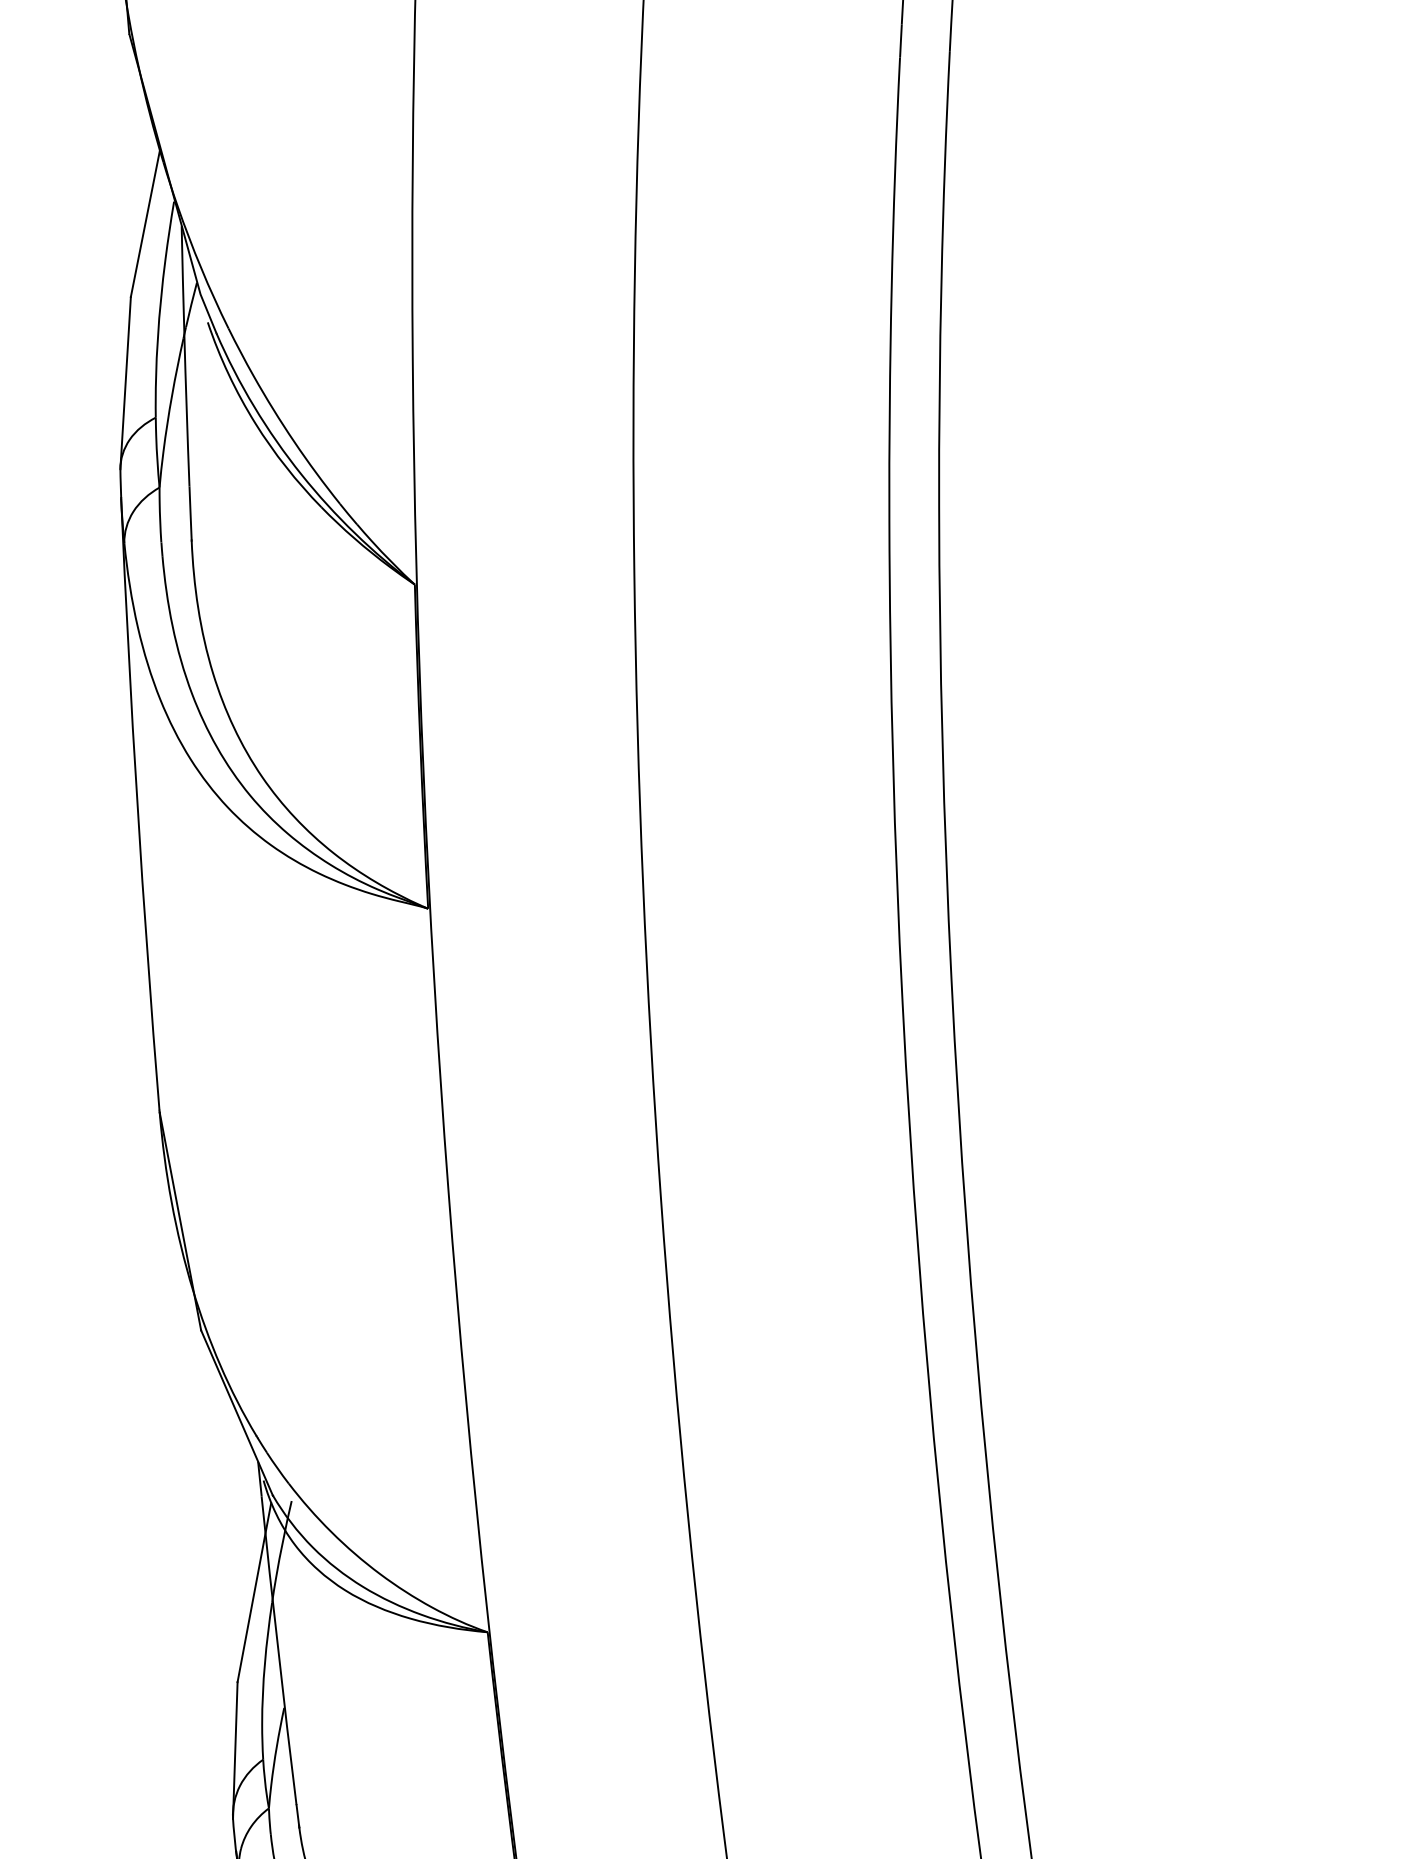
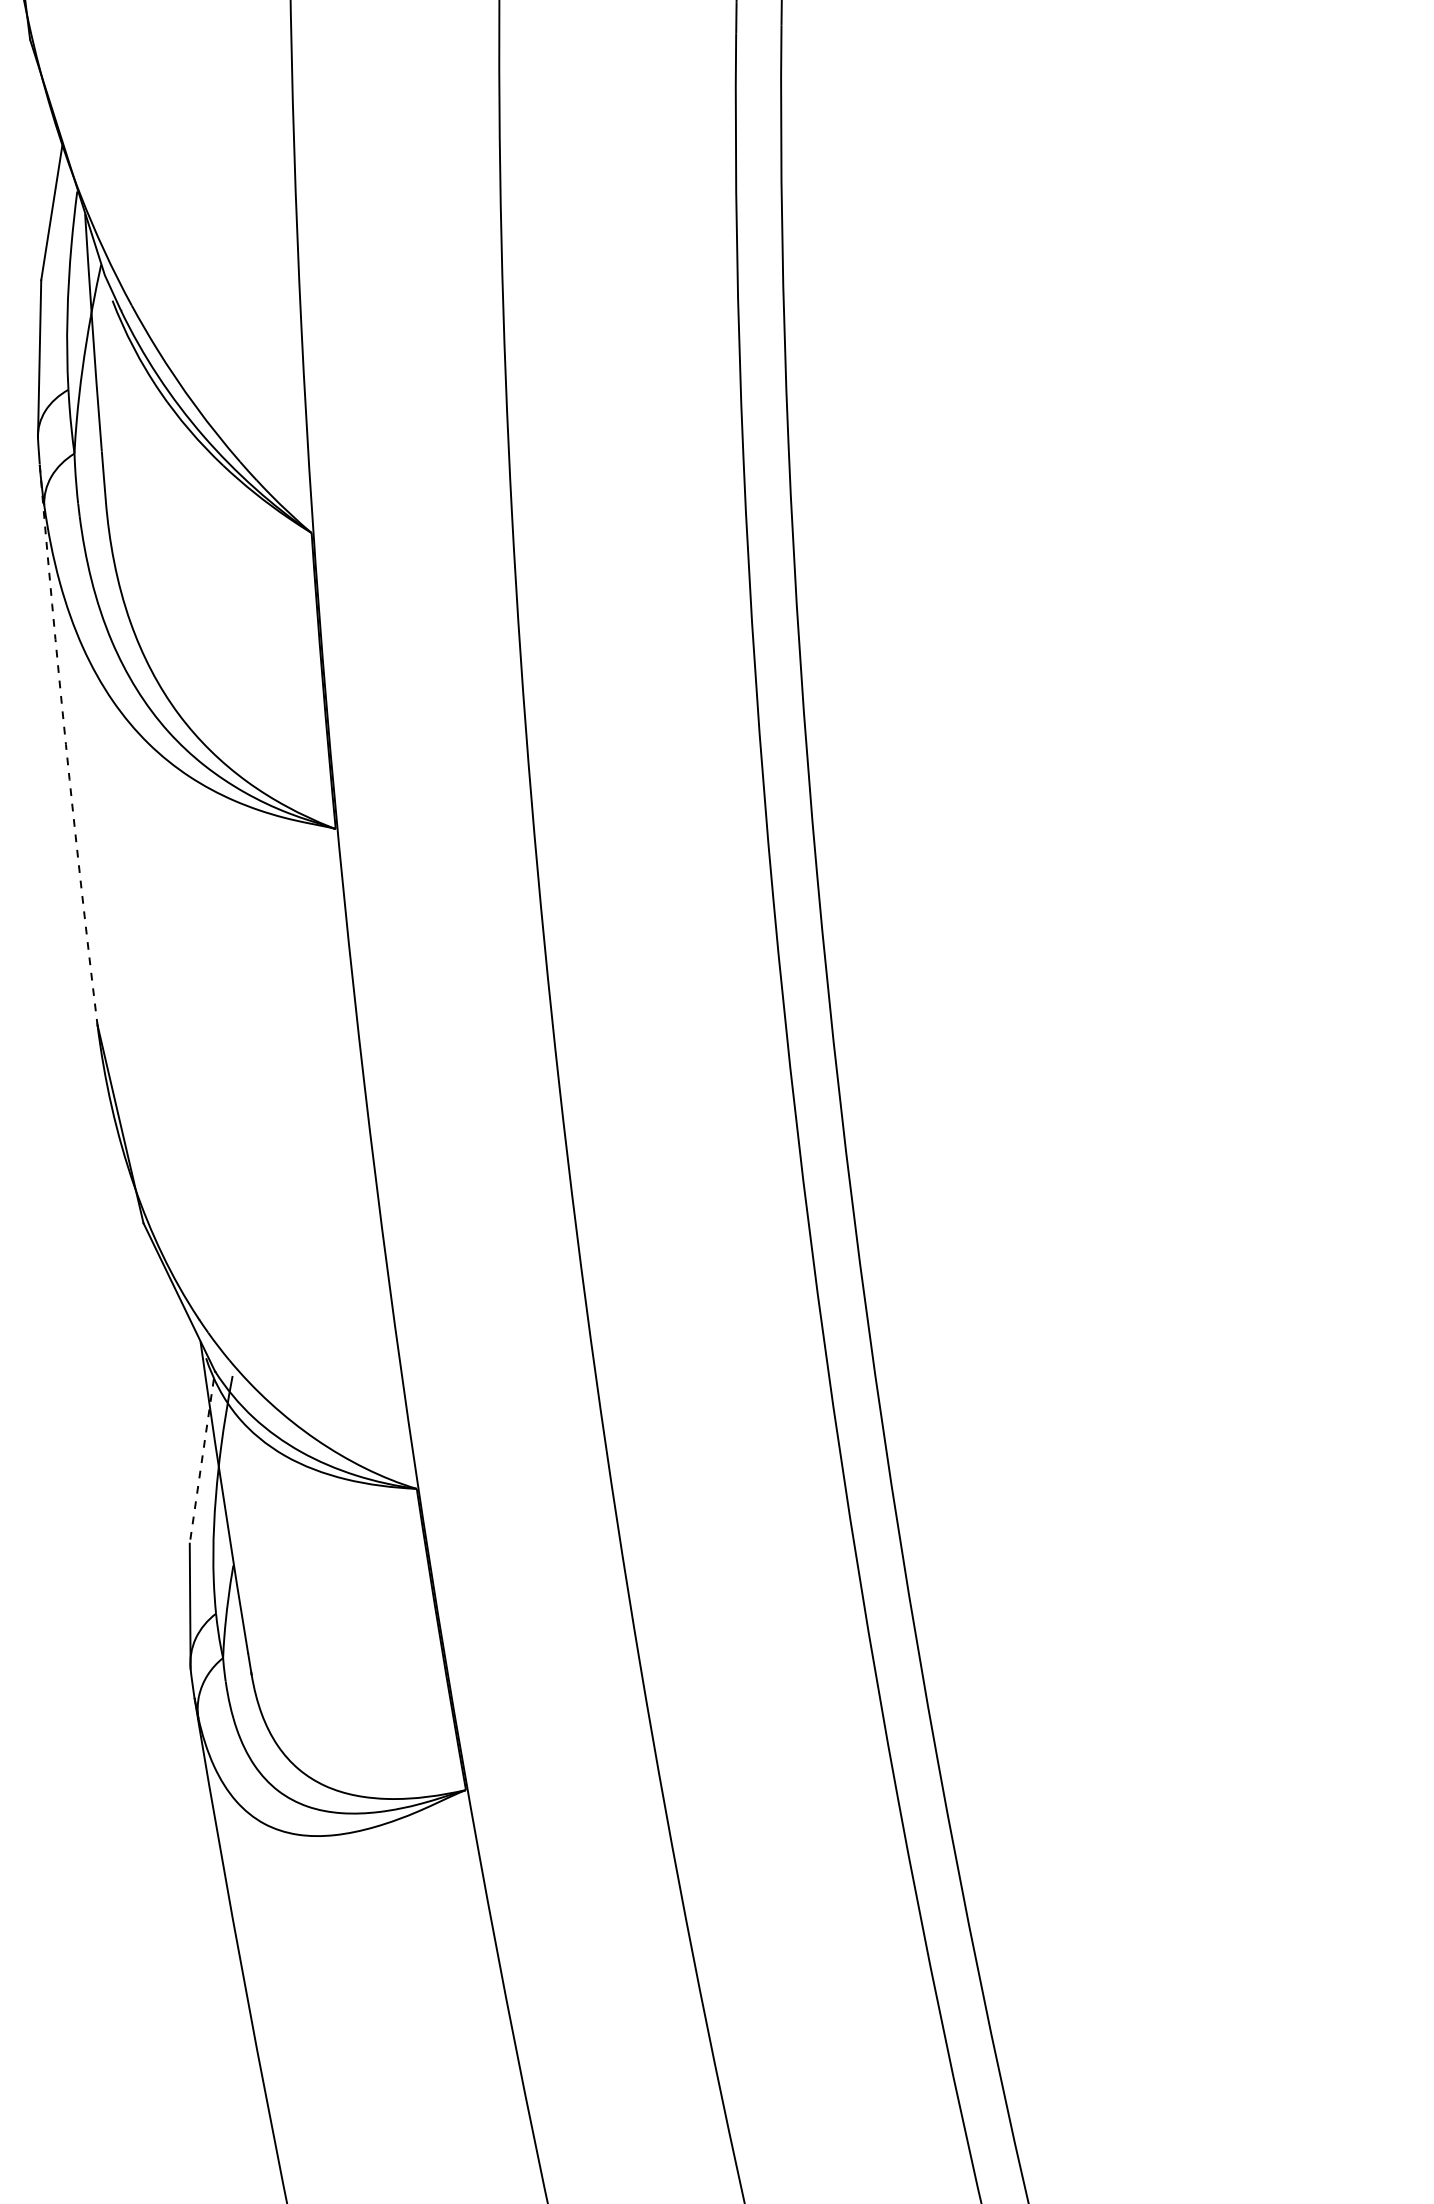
arc: (136, 804) -> (65, 744), solid -> dashed
line: (253, 1592) -> (201, 1461), solid -> dashed

